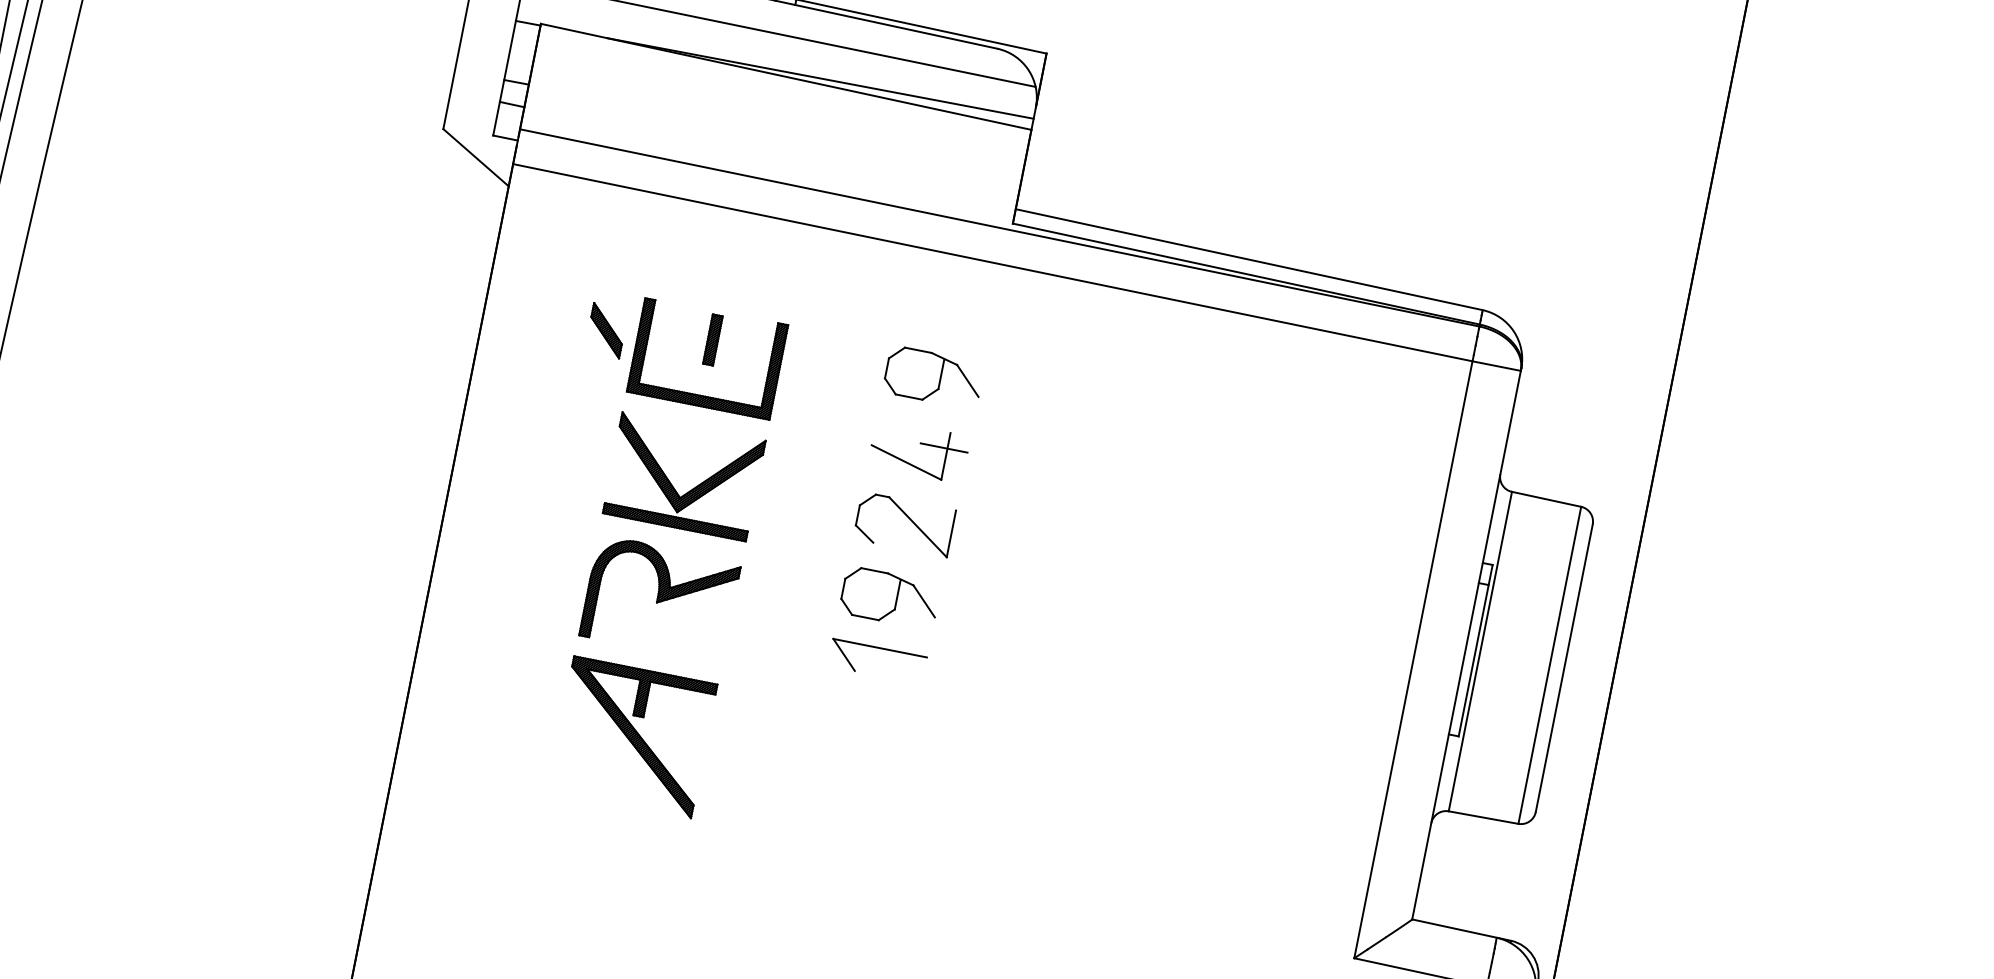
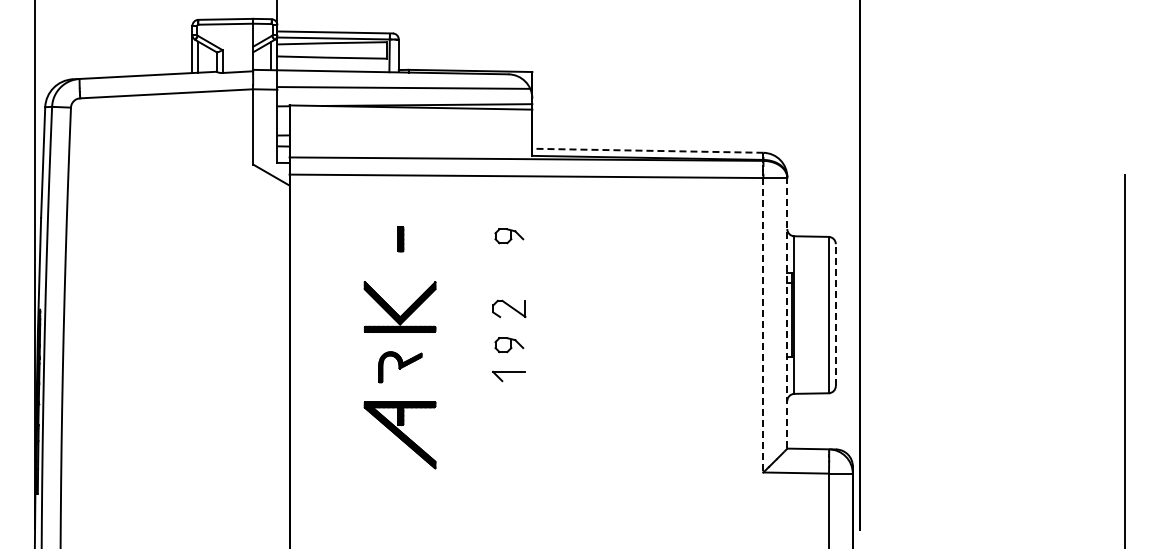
line: (1248, 258) -> (647, 150), solid -> dashed
part: (647, 346) -> (370, 248), removed
part: (934, 375) -> (509, 235), size x0.6
part: (917, 450) -> (508, 272), removed
part: (905, 523) -> (509, 308), size x0.7
part: (890, 596) -> (509, 344), size x0.6
part: (660, 599) -> (400, 367), size x0.6
line: (1467, 643) -> (787, 312), solid -> dashed
line: (1413, 660) -> (763, 325), solid -> dashed
part: (875, 661) -> (508, 376), size x0.7
line: (1563, 668) -> (835, 315), solid -> dashed

